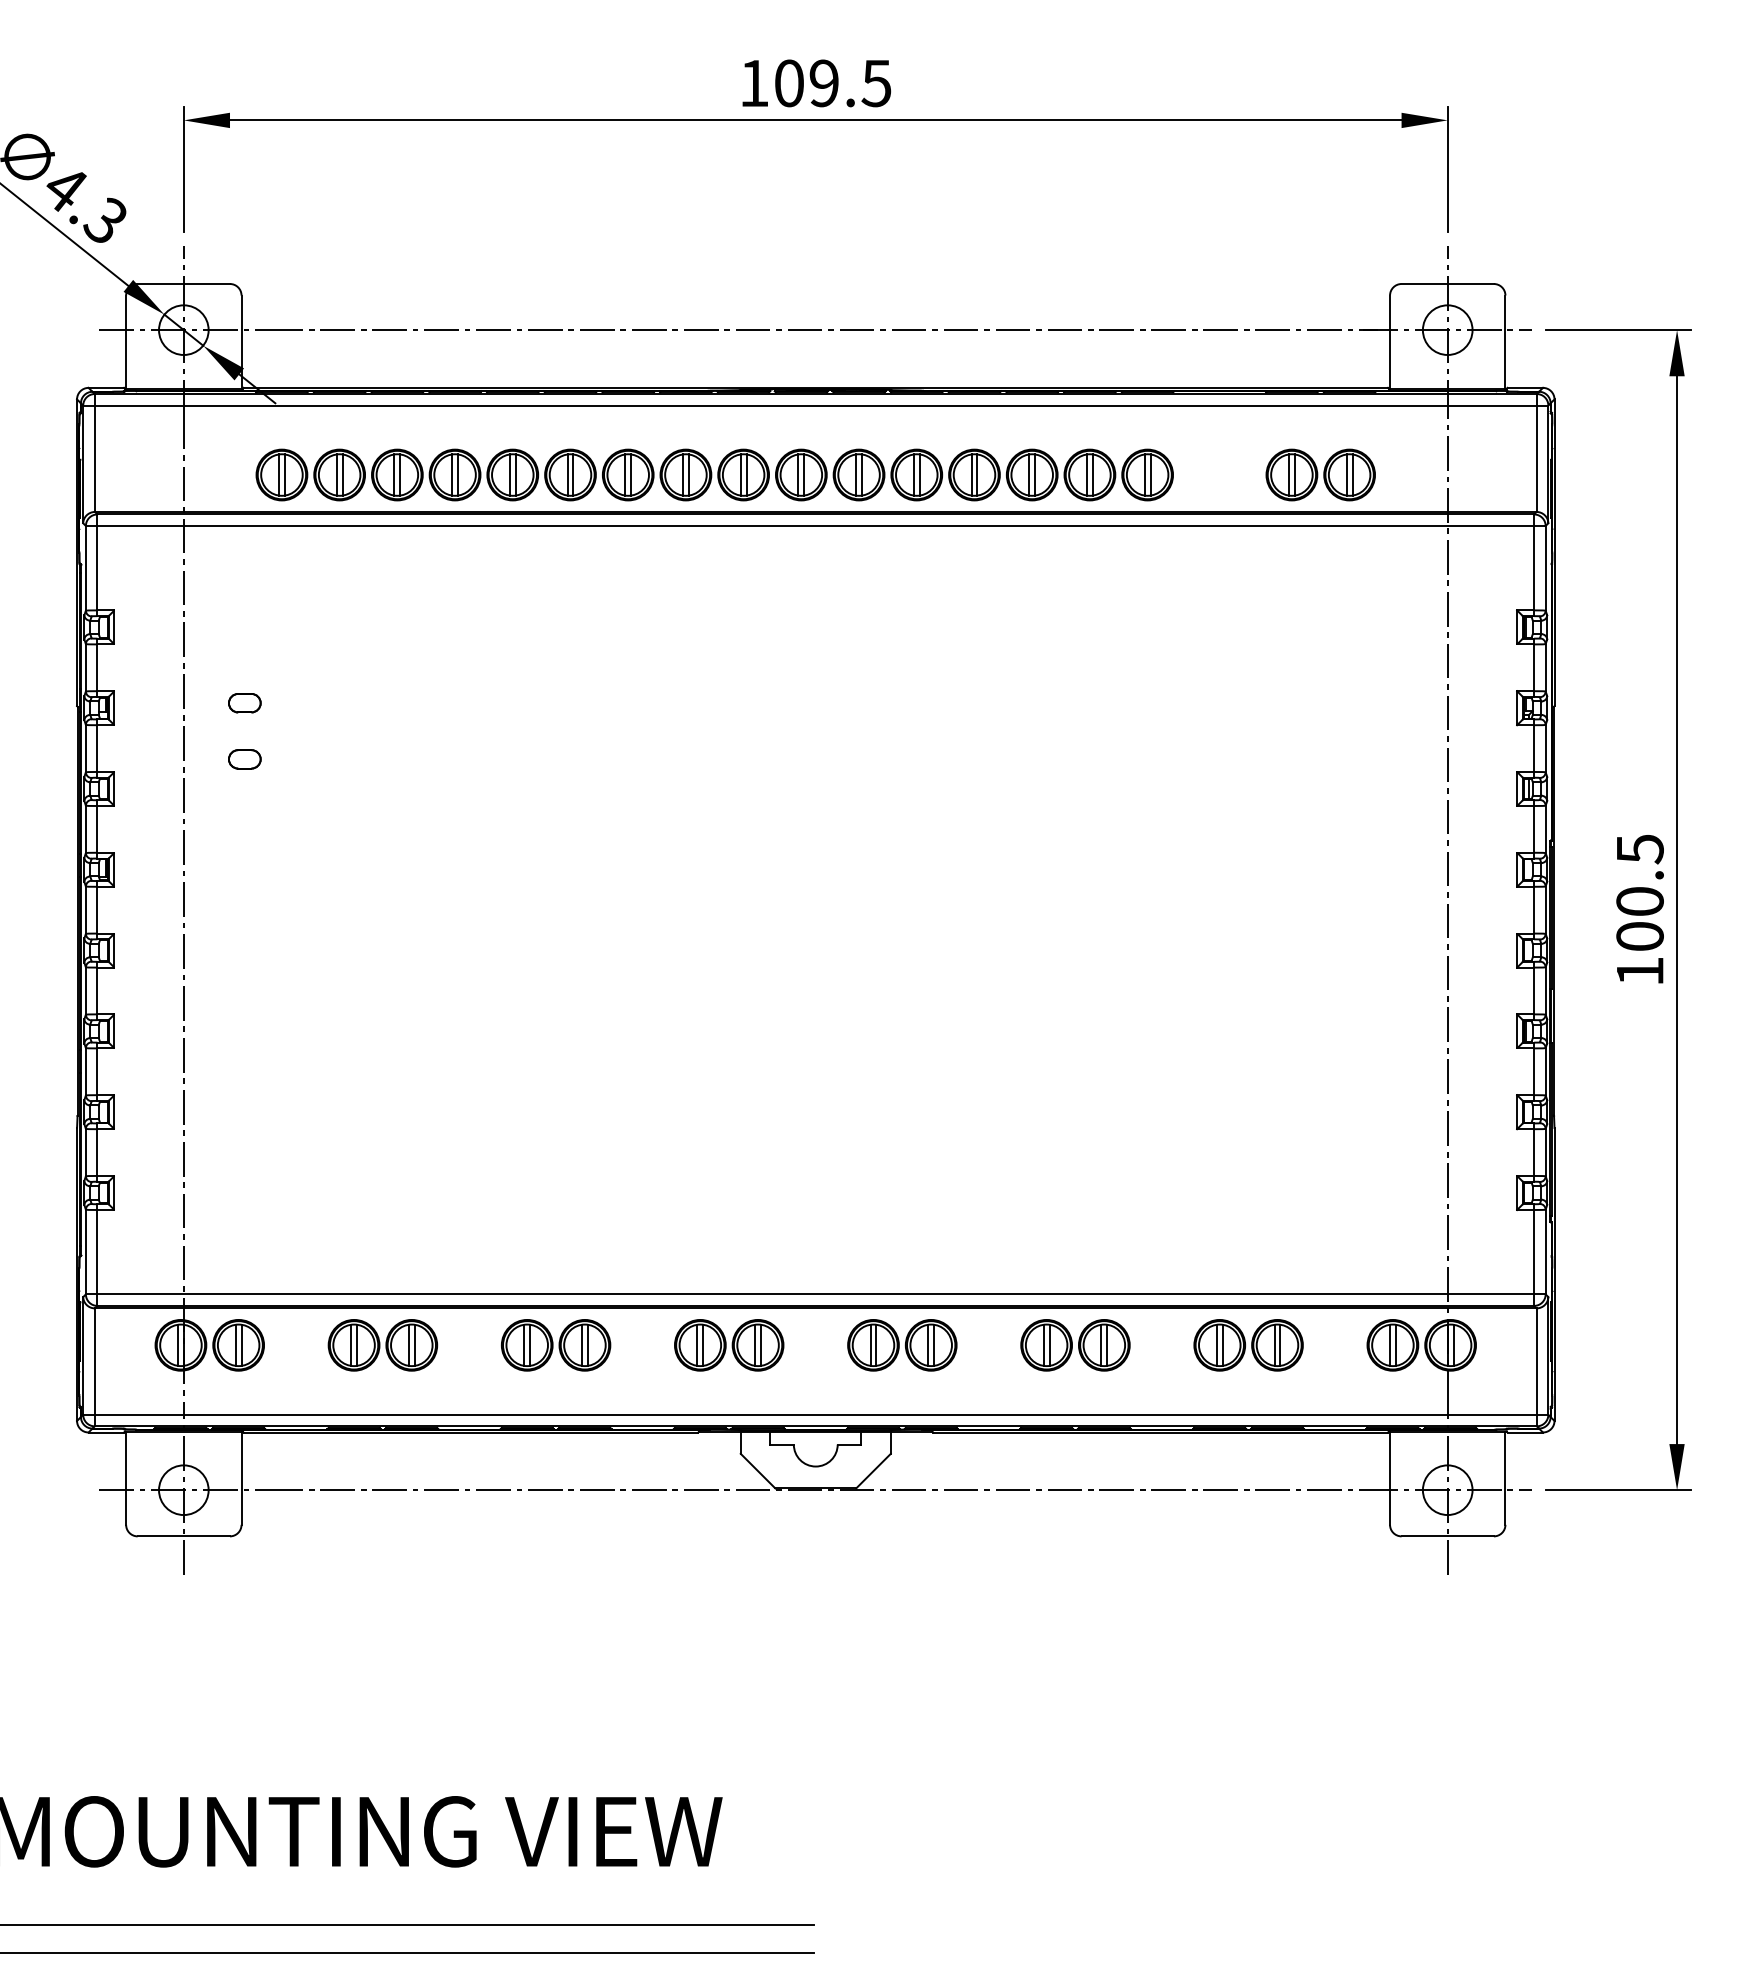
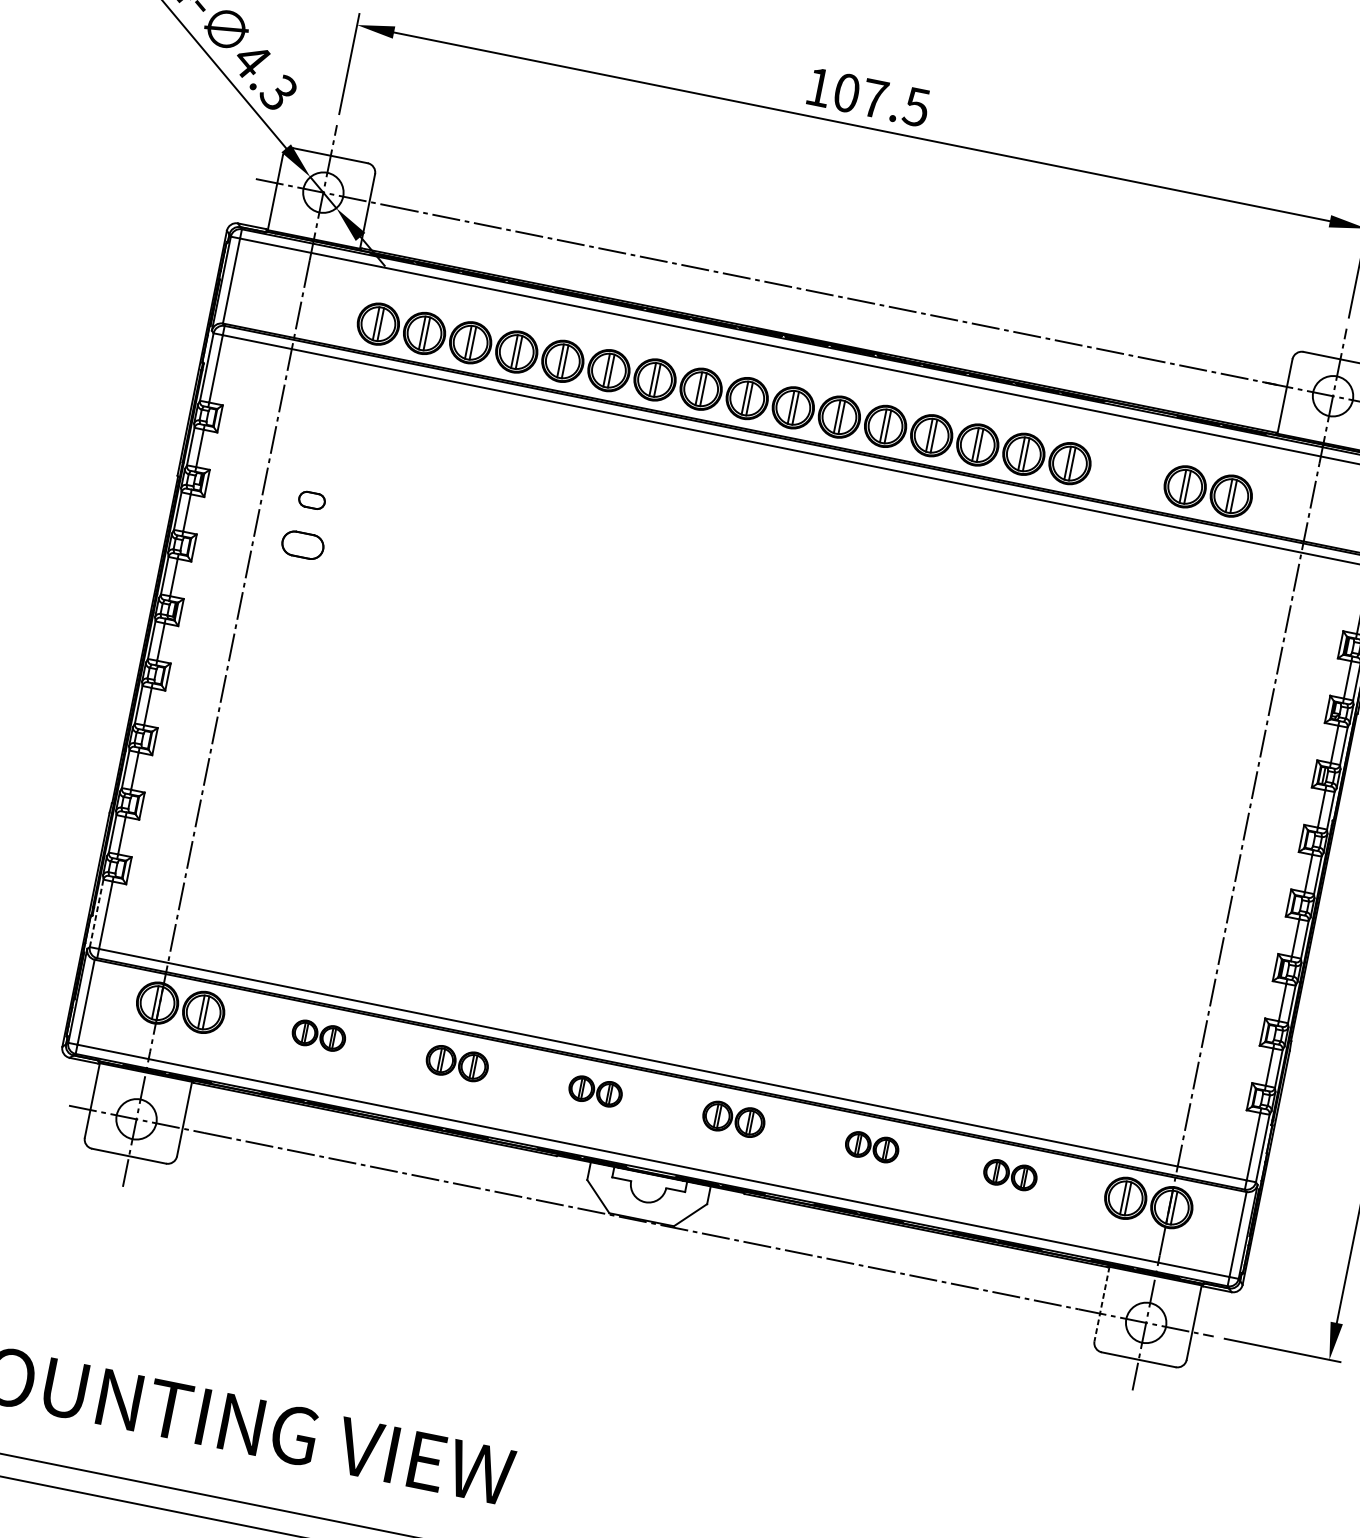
text: (823, 83) -> (874, 98), 109.5 -> 107.5
part: (244, 759) -> (302, 545), size x1.6
line: (85, 1251) -> (96, 912), solid -> dashed
part: (382, 1345) -> (318, 1035), size x0.6
part: (556, 1345) -> (457, 1063), size x0.7
part: (729, 1345) -> (595, 1091), size x0.6
part: (902, 1345) -> (733, 1119), size x0.7
part: (1075, 1345) -> (872, 1147), size x0.6
part: (1248, 1345) -> (1010, 1175), size x0.6
line: (1390, 1478) -> (1102, 1304), solid -> dashed

